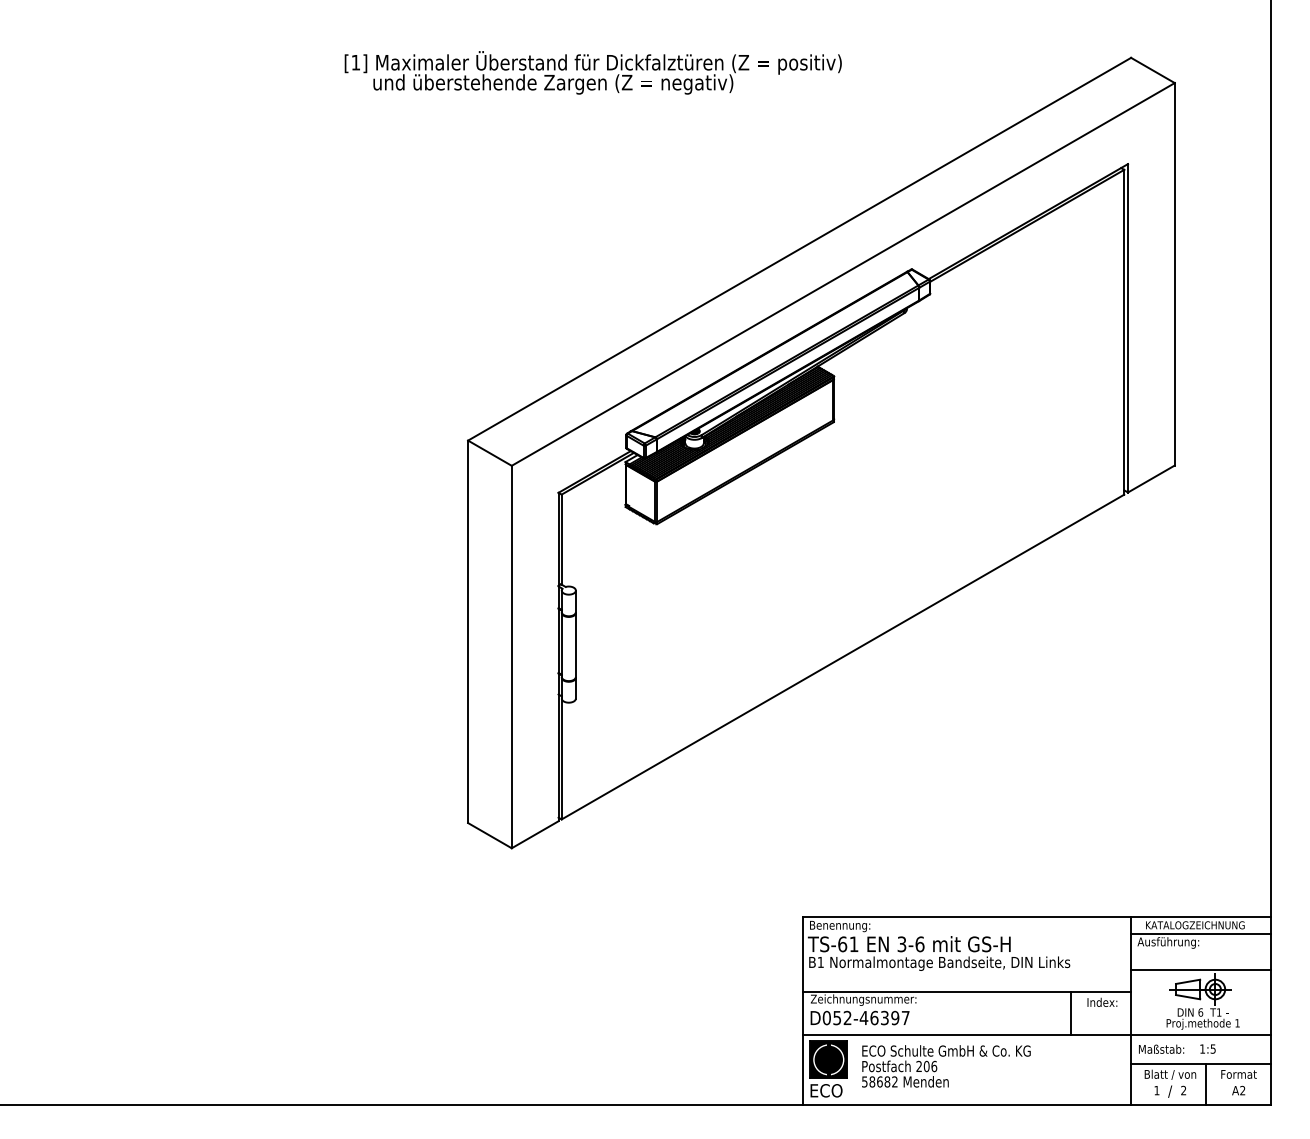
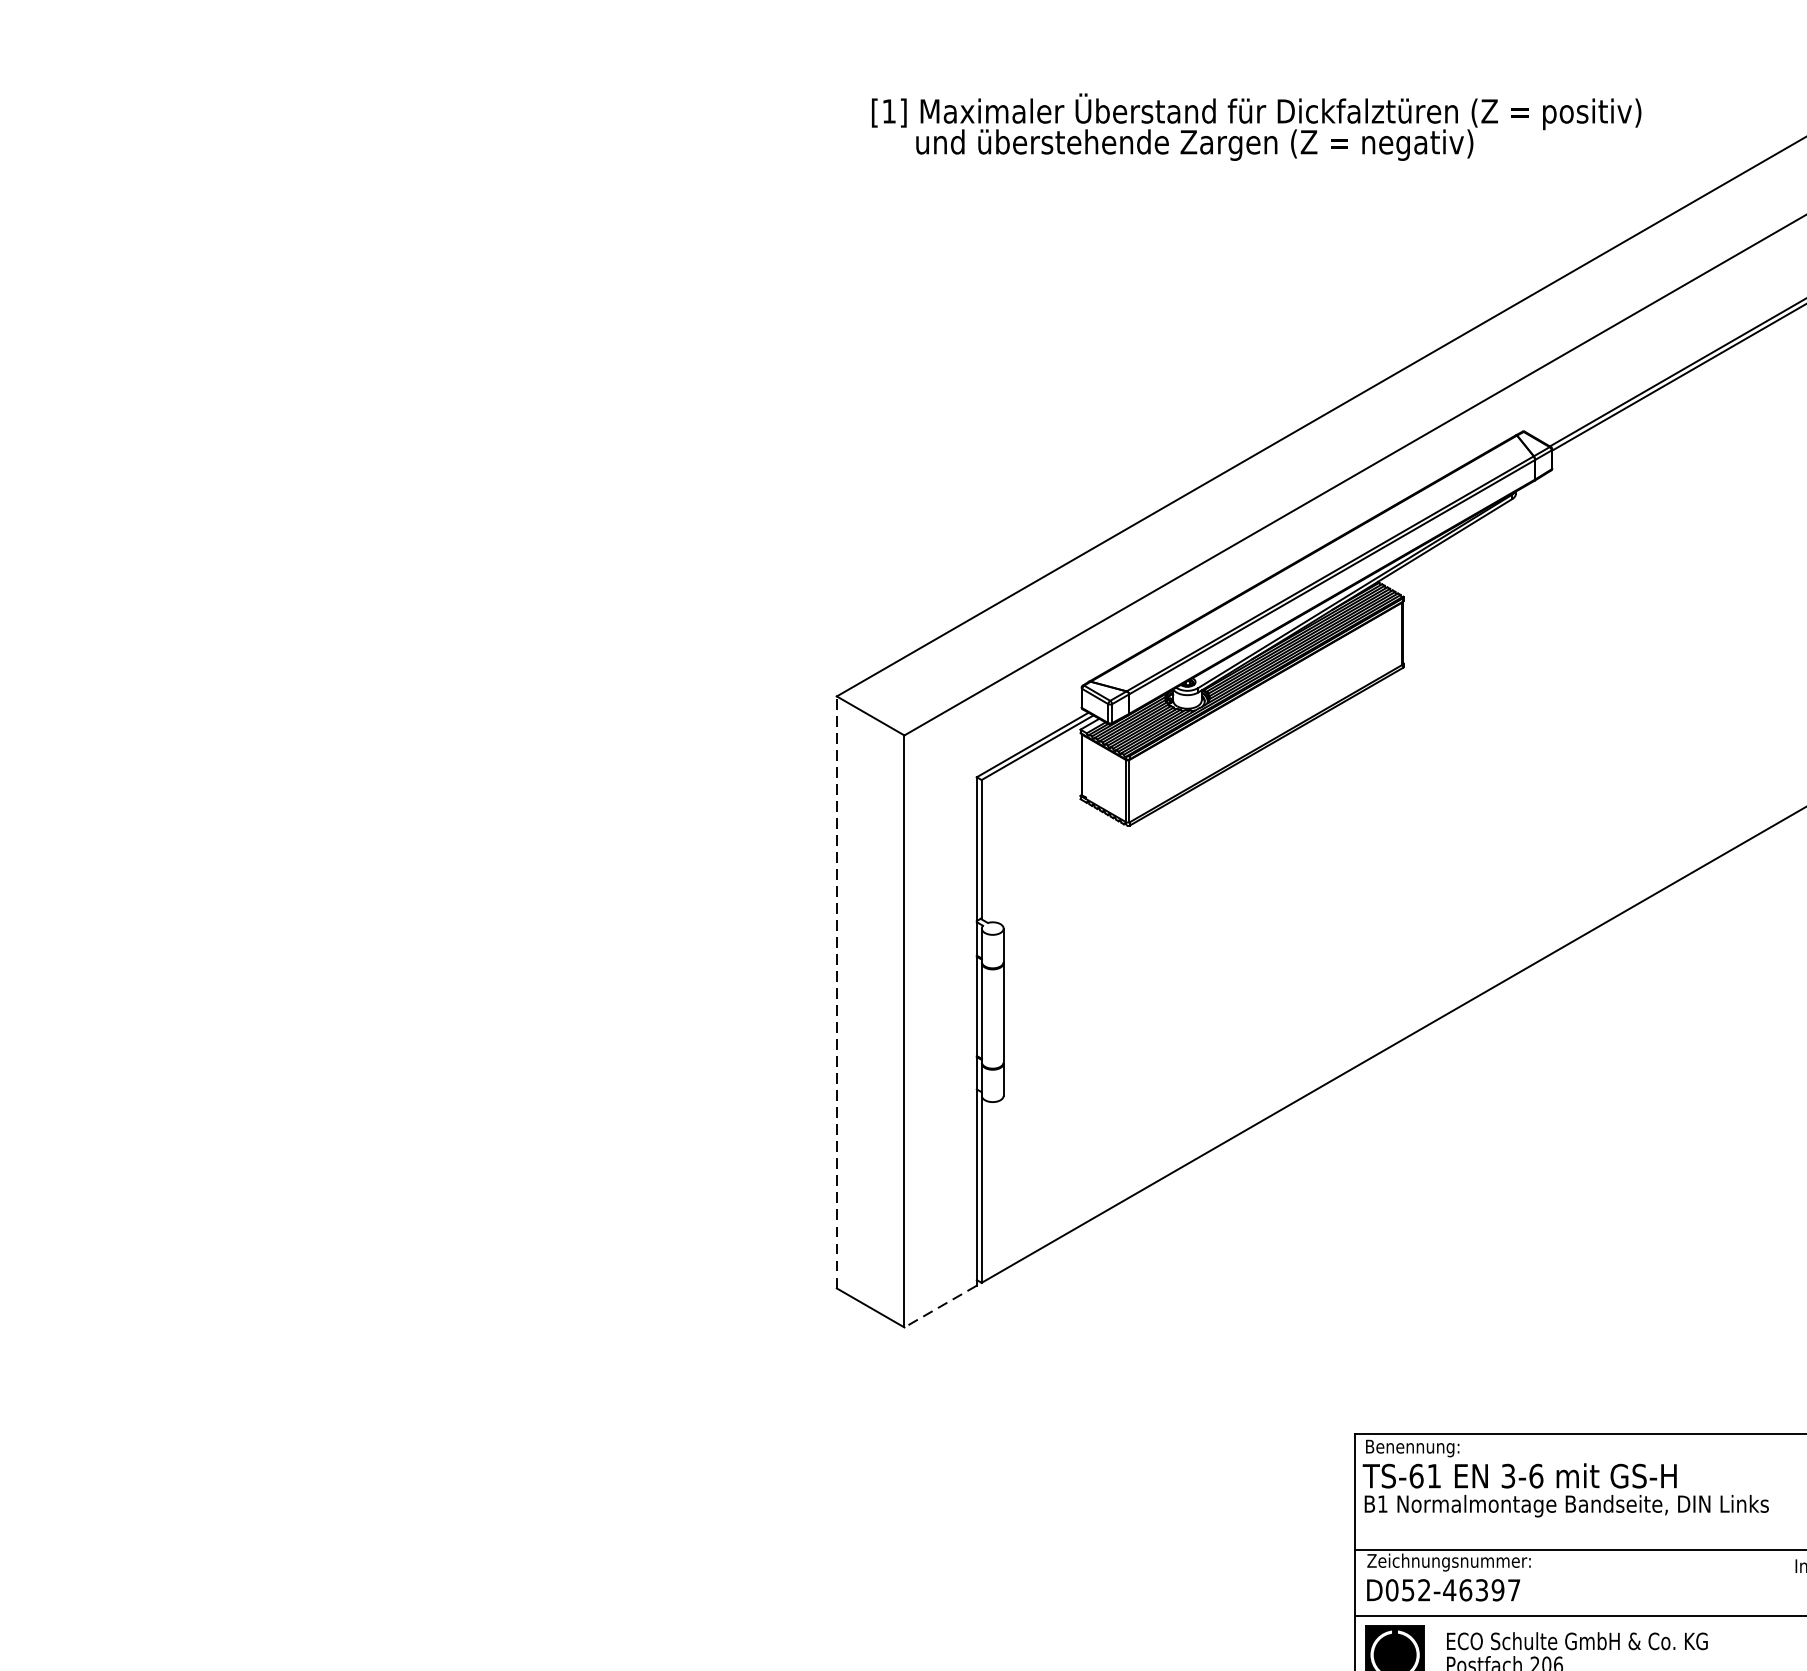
text: (592, 72) -> (1255, 126), moved
line: (468, 631) -> (837, 991), solid -> dashed
line: (534, 835) -> (939, 1307), solid -> dashed
line: (1071, 1012) -> (1770, 1581), removed

